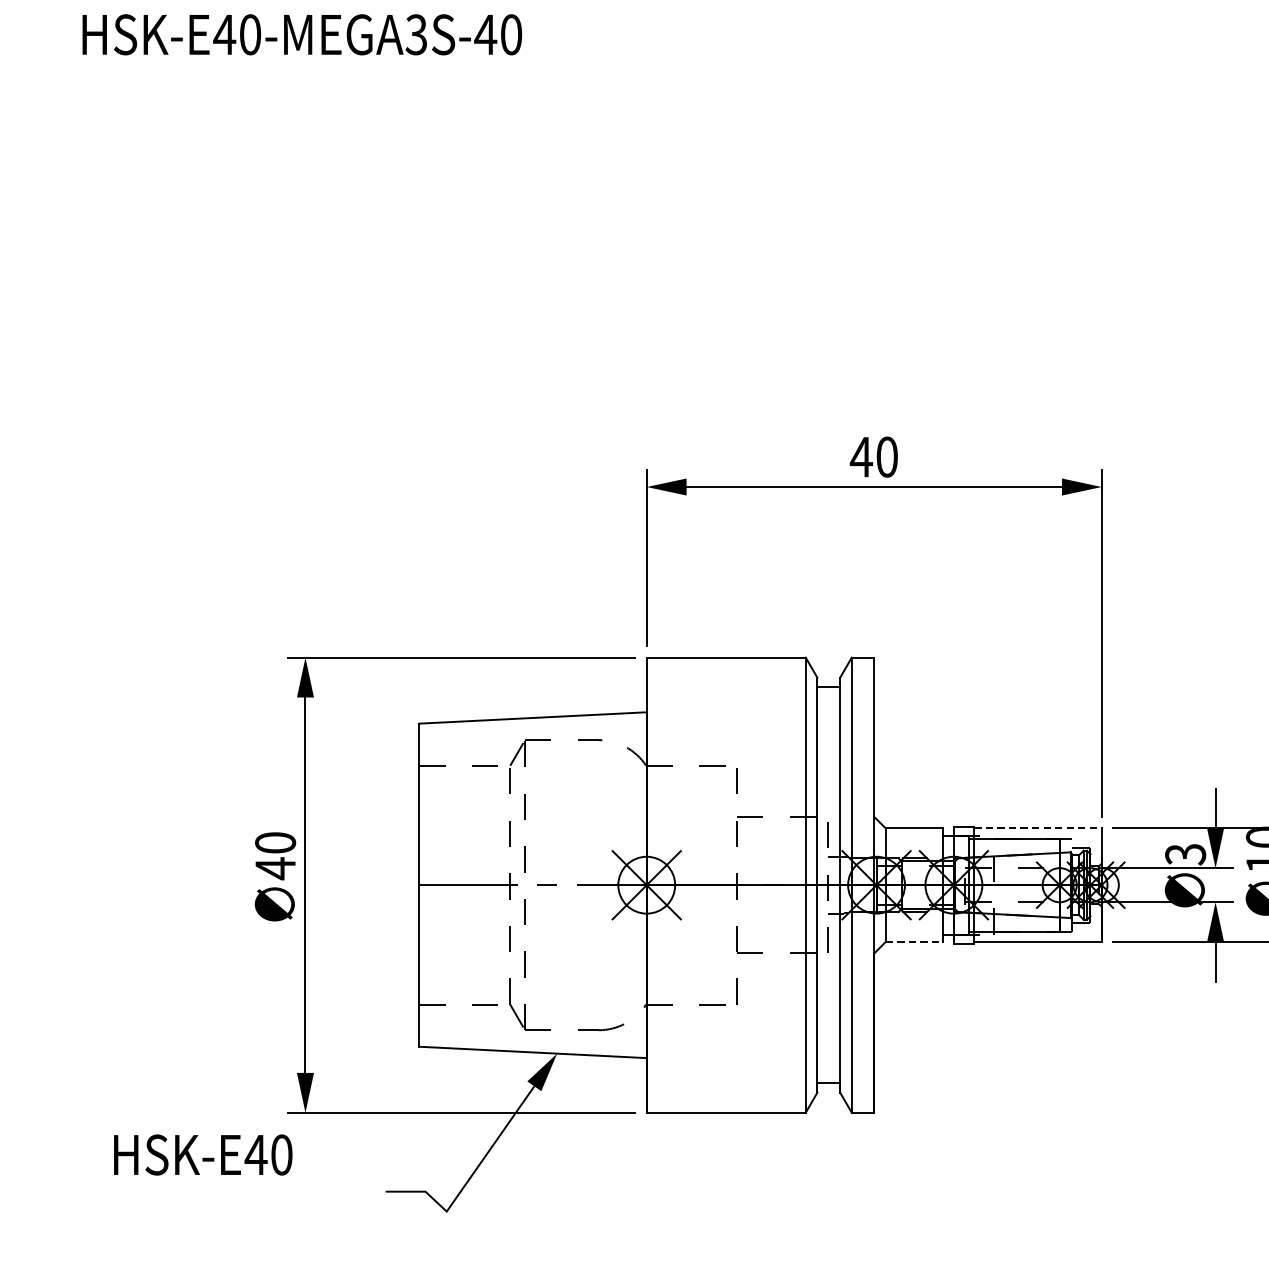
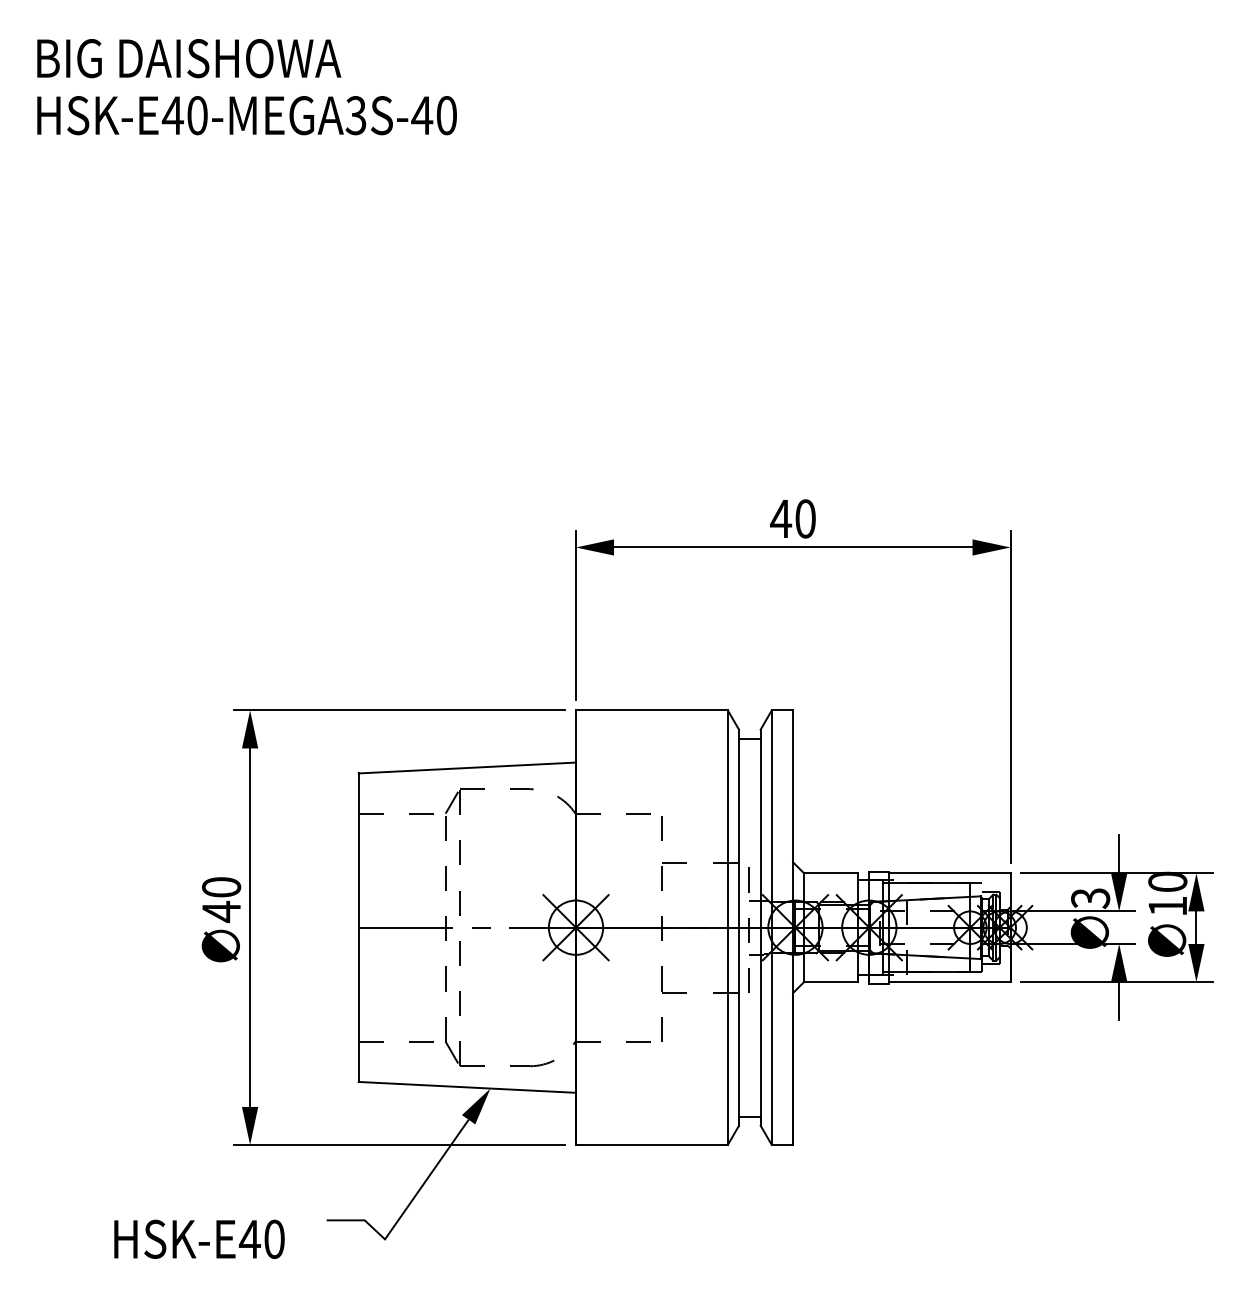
line: (1037, 828) -> (949, 873), dashed -> solid
line: (914, 942) -> (831, 982), dashed -> solid
text: (203, 1154) -> (199, 1238), moved

